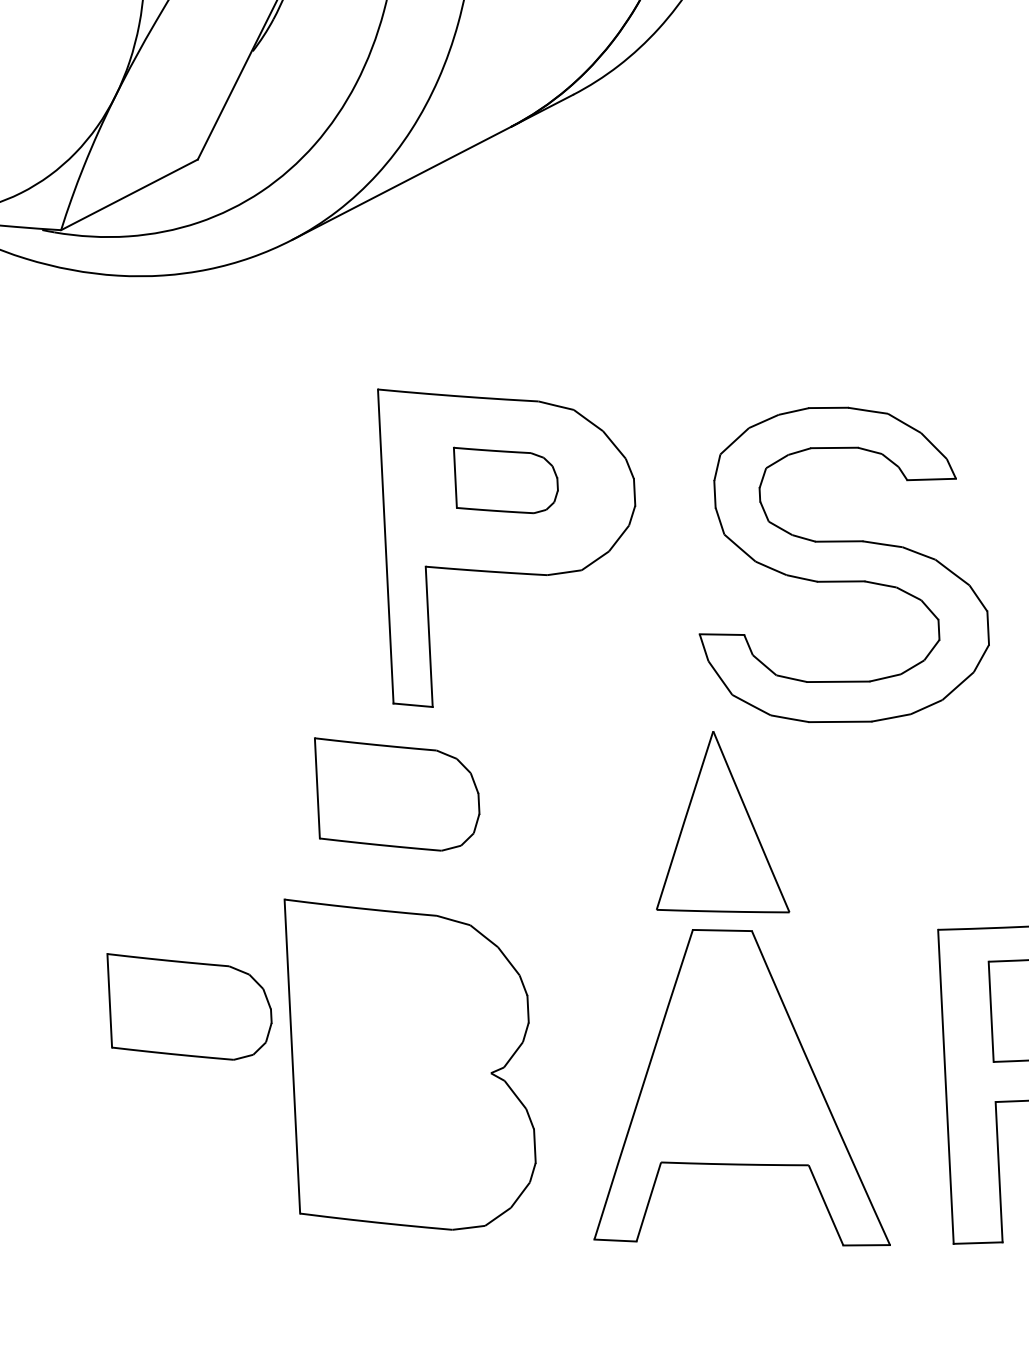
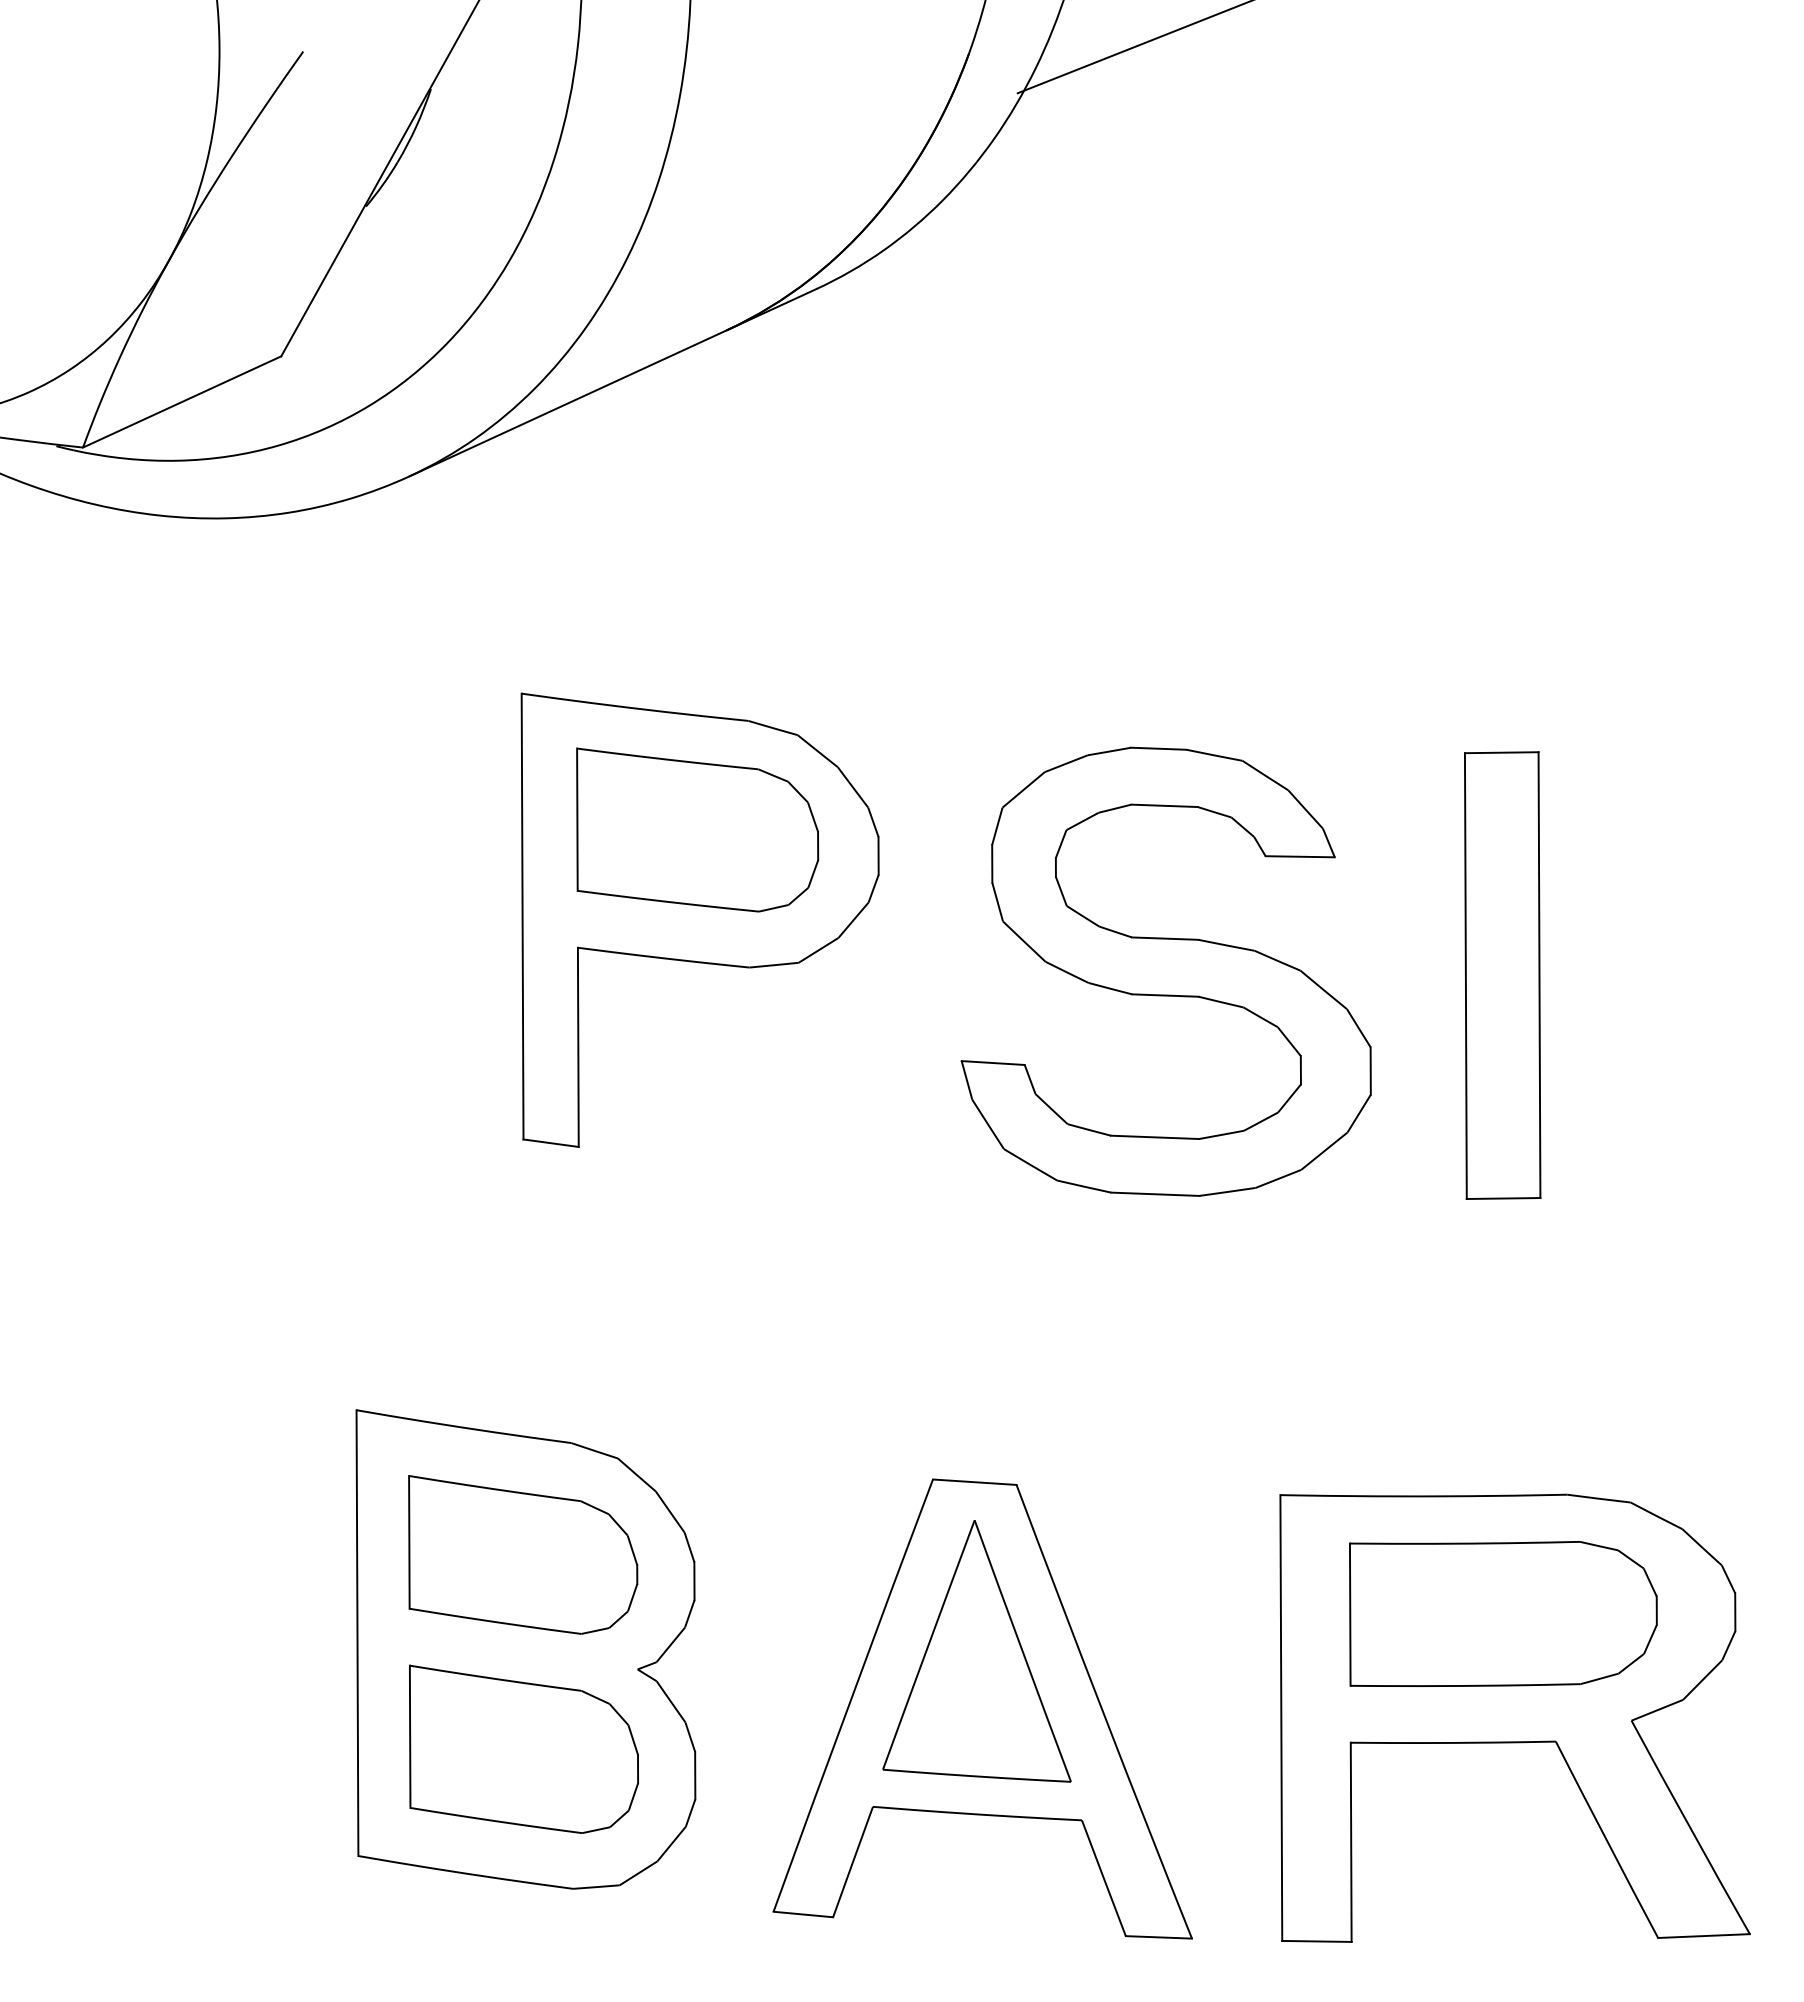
part: (506, 479) -> (697, 829), size x1.67
part: (397, 792) -> (523, 1748), moved
part: (718, 823) -> (976, 1651), moved
part: (190, 1005) -> (523, 1554), moved

